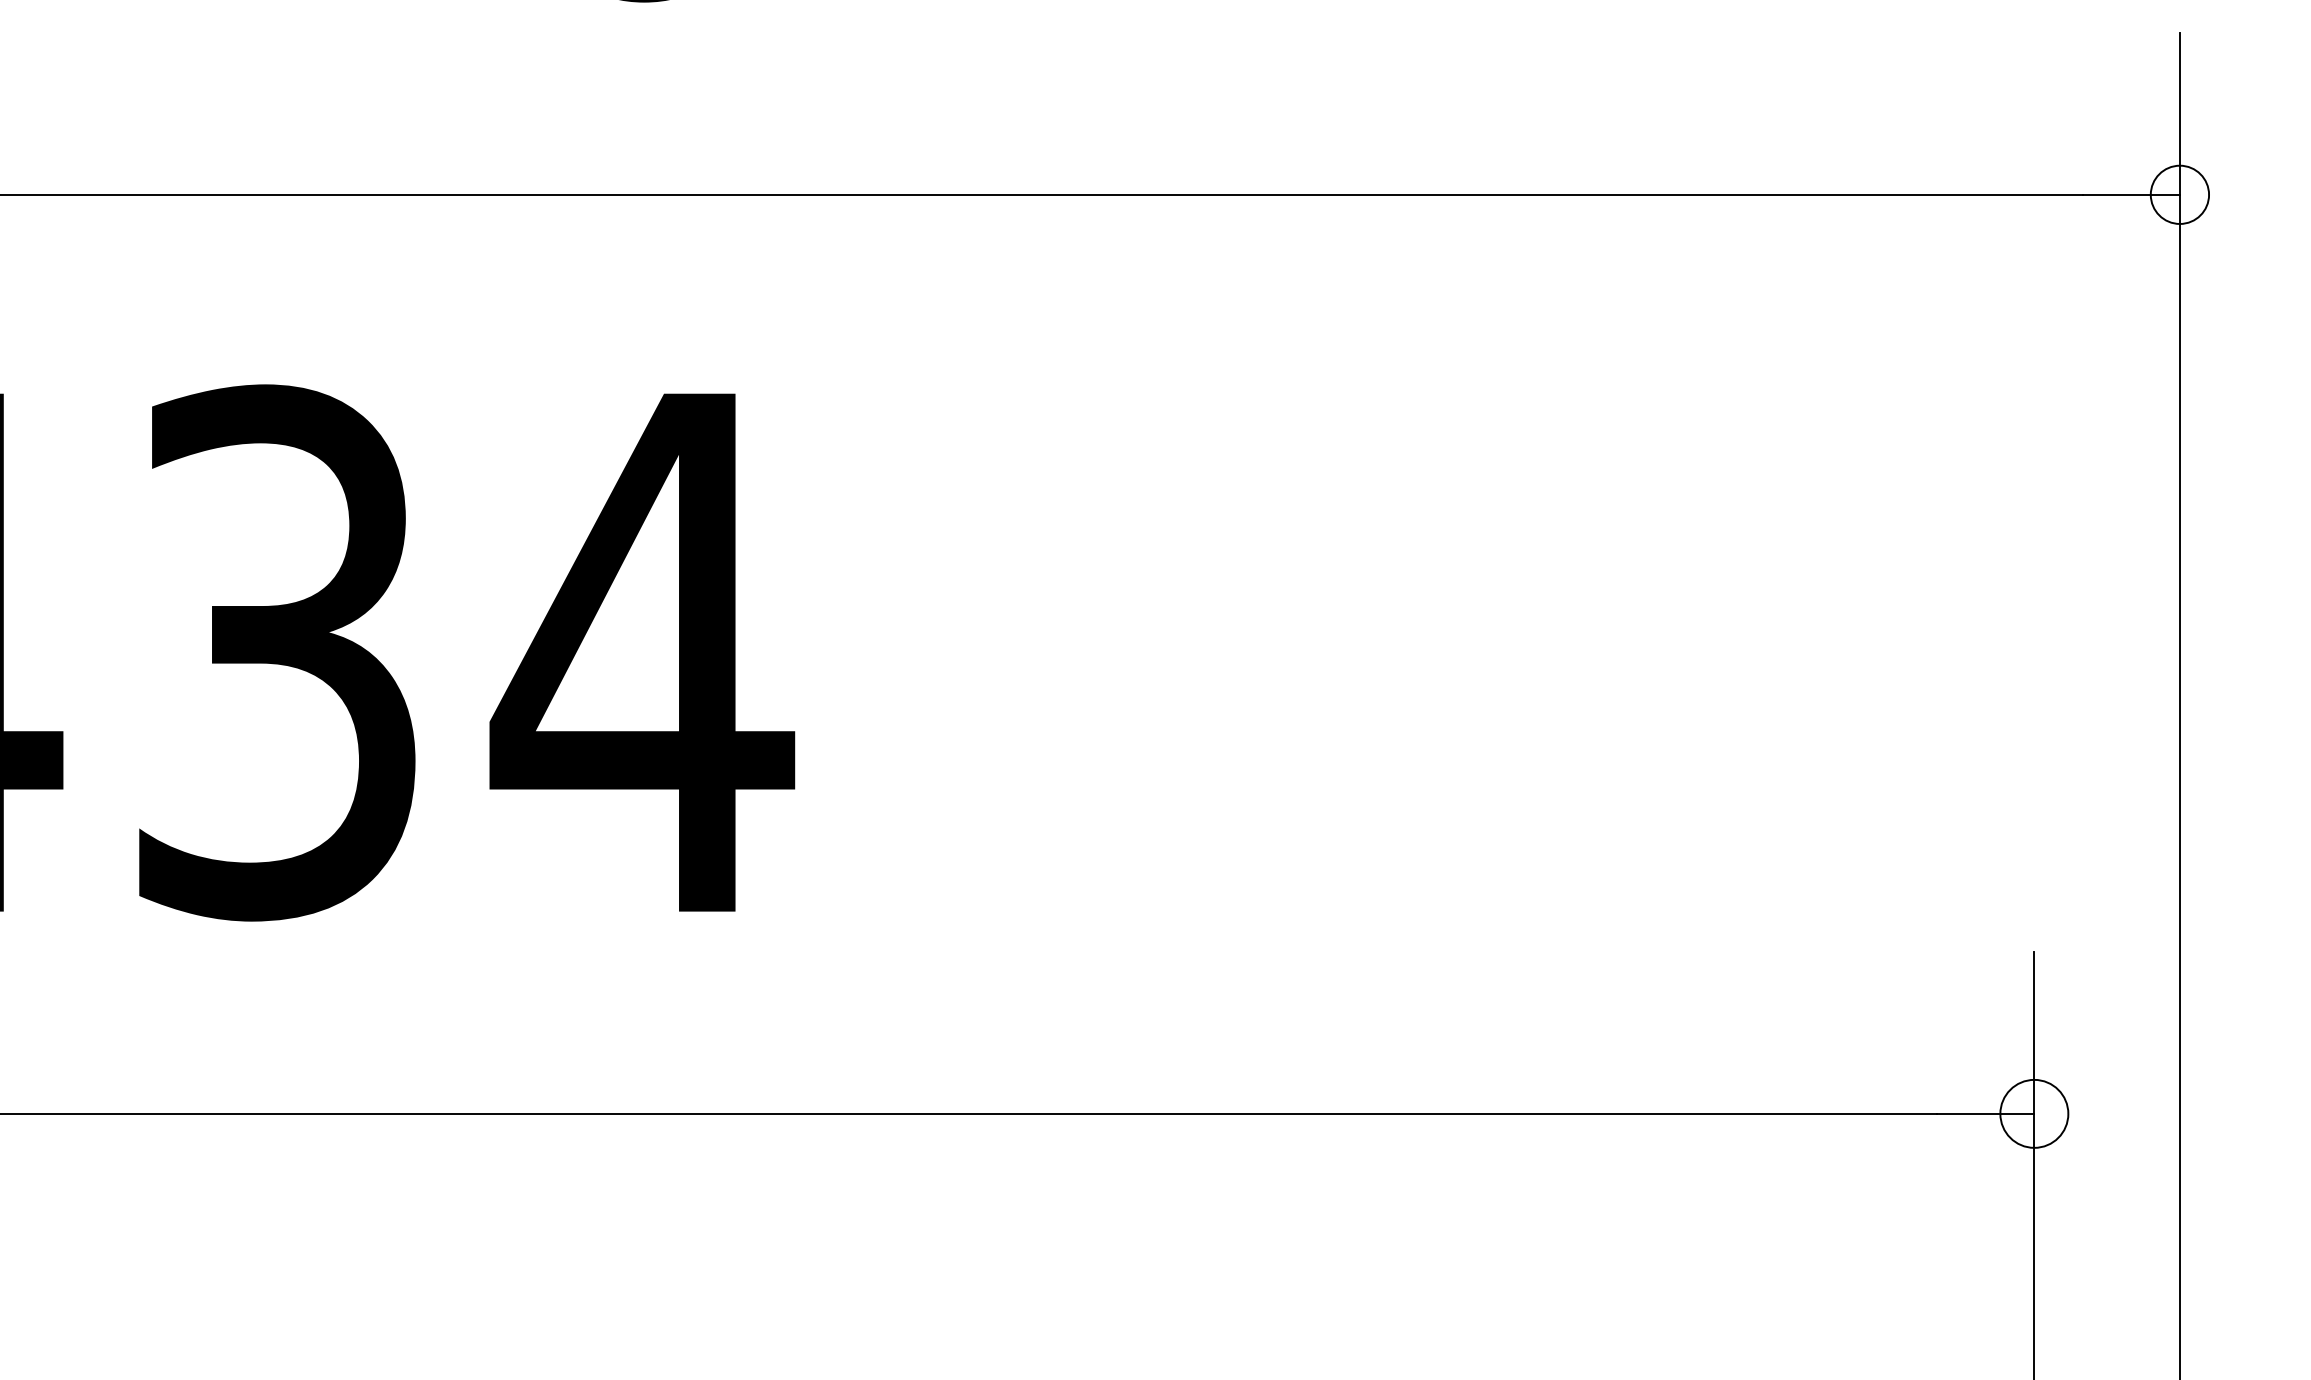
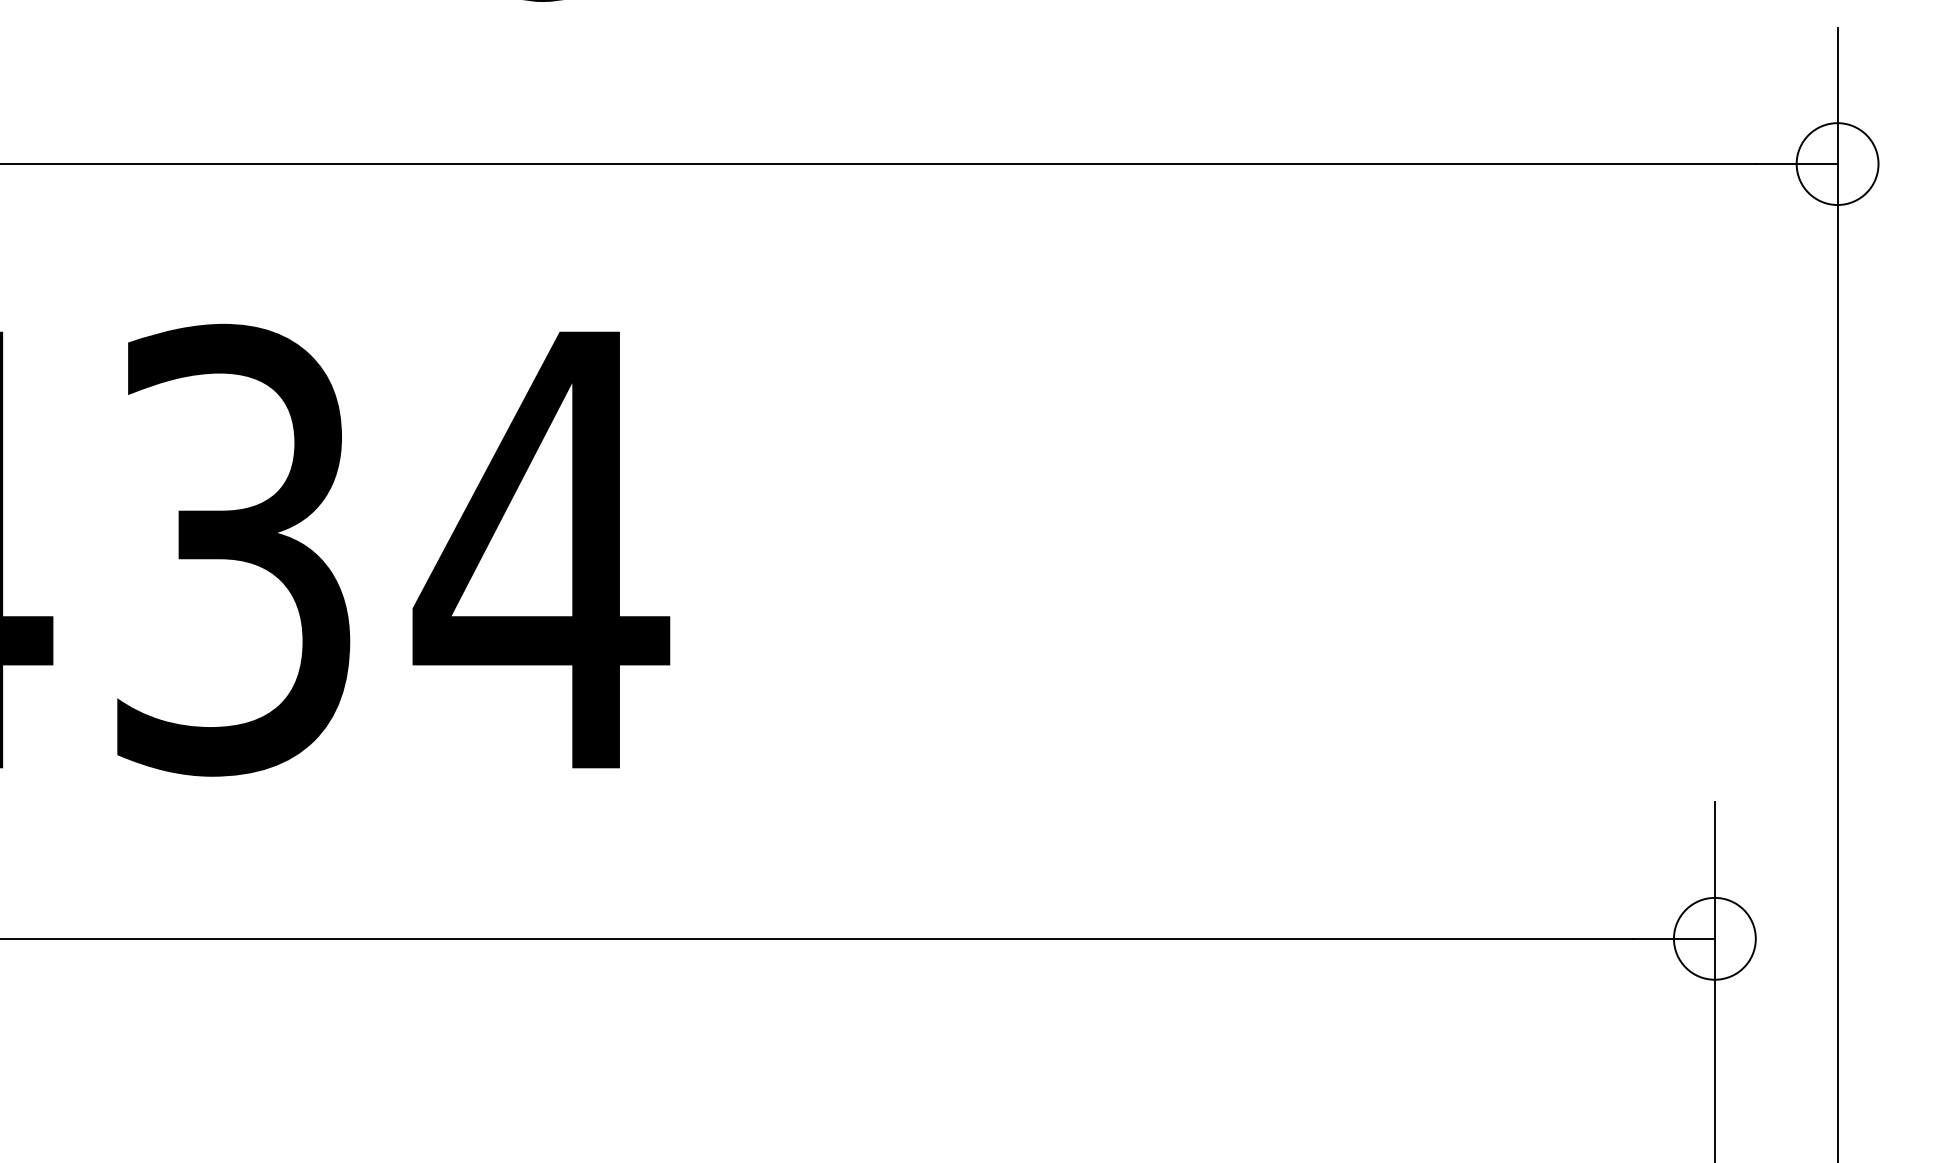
circle: (2179, 194) -> (1837, 163), size x1.67
circle: (2033, 1113) -> (1714, 938), size x1.43

